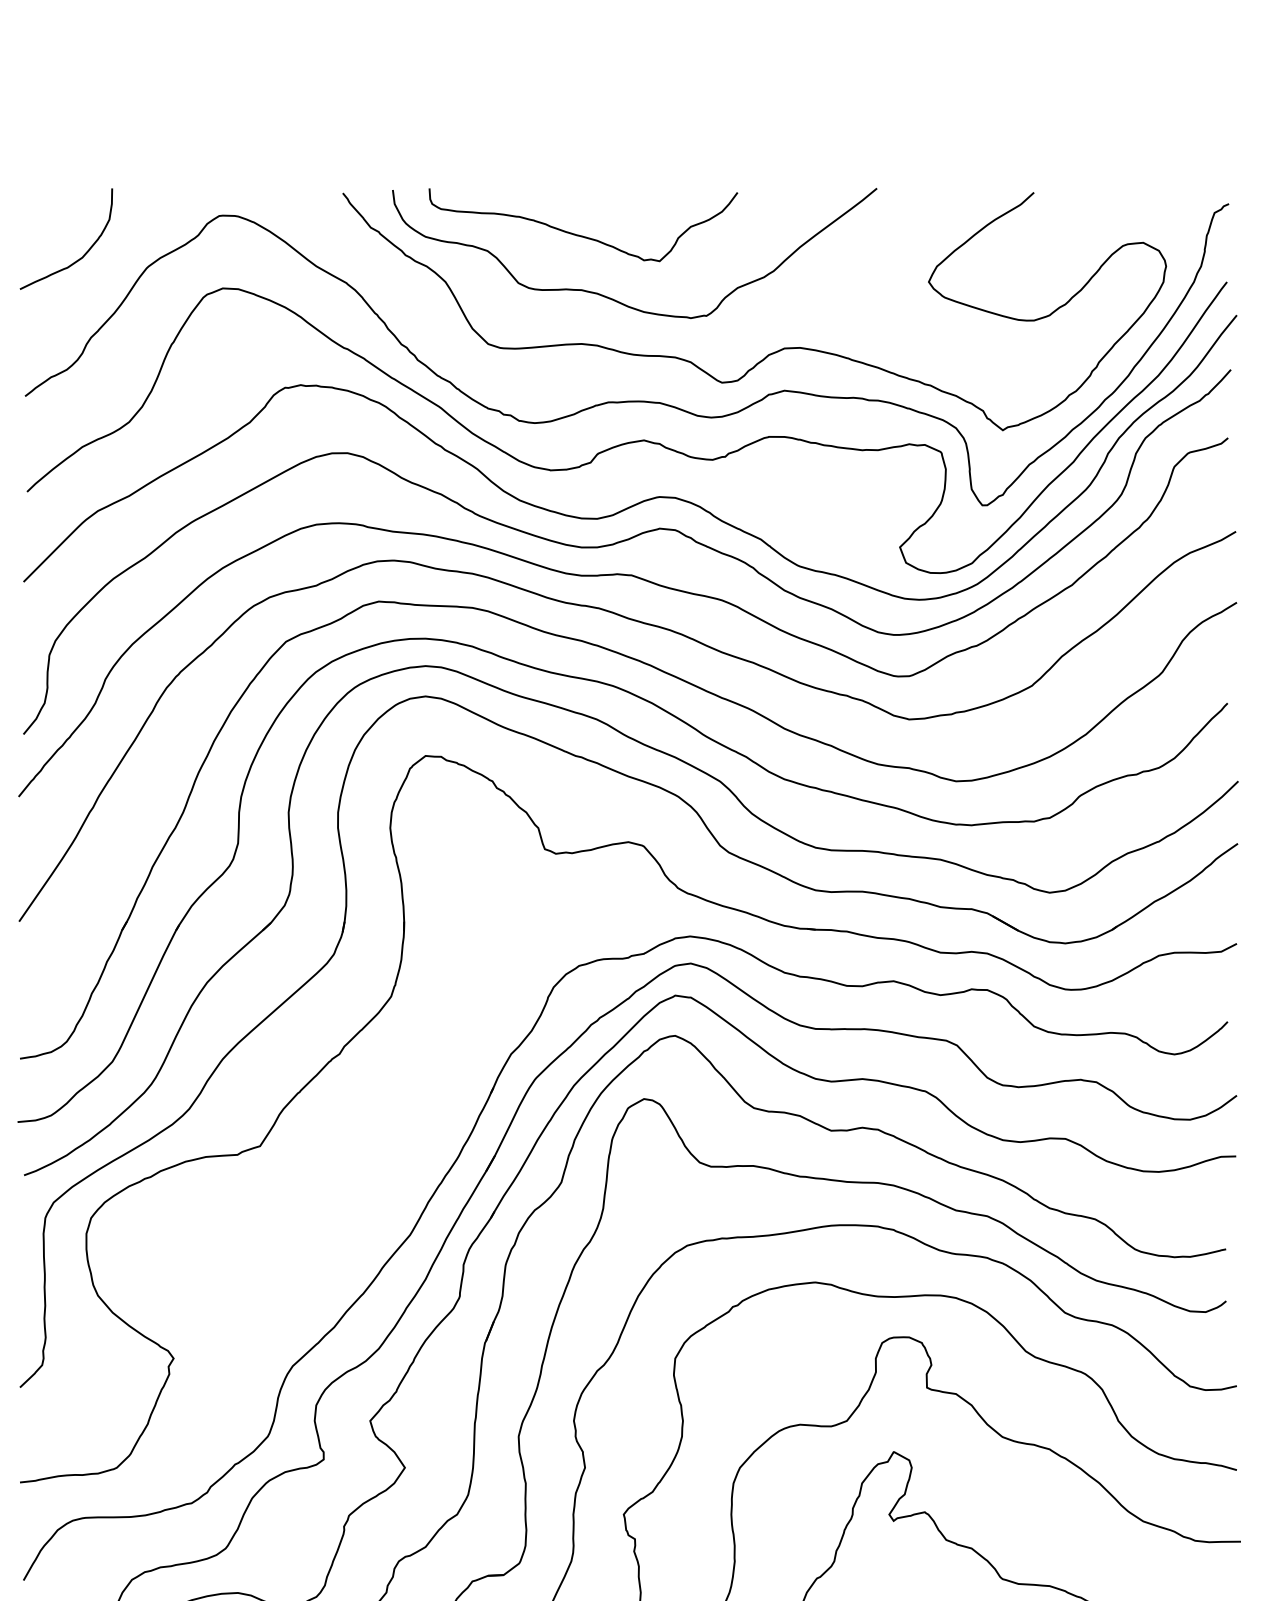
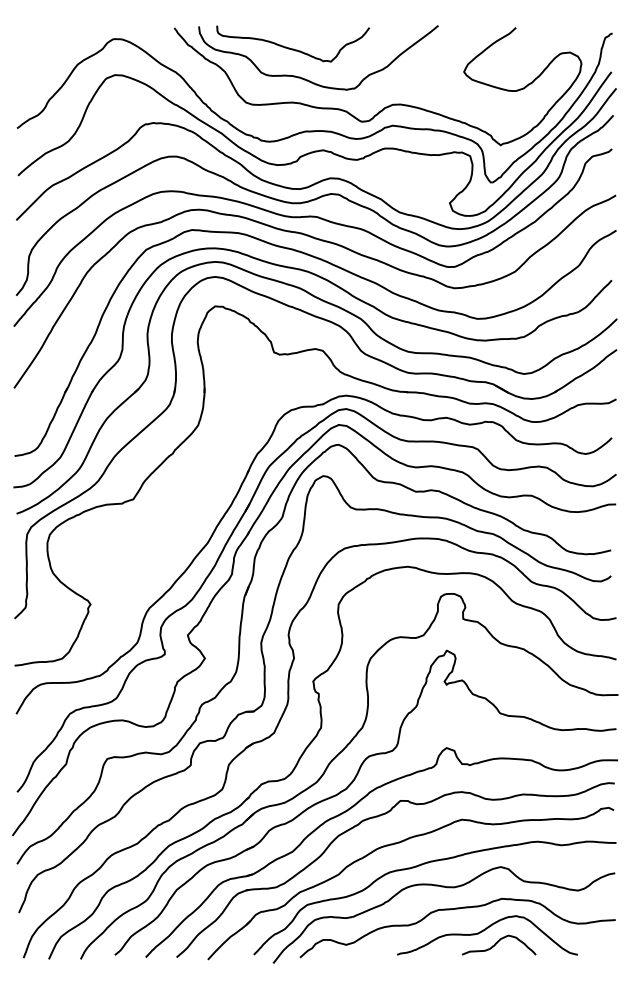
curve: (76, 258) -> (42, 60), removed

